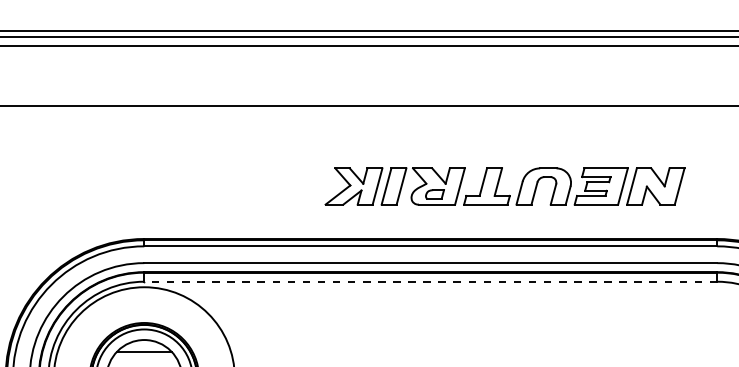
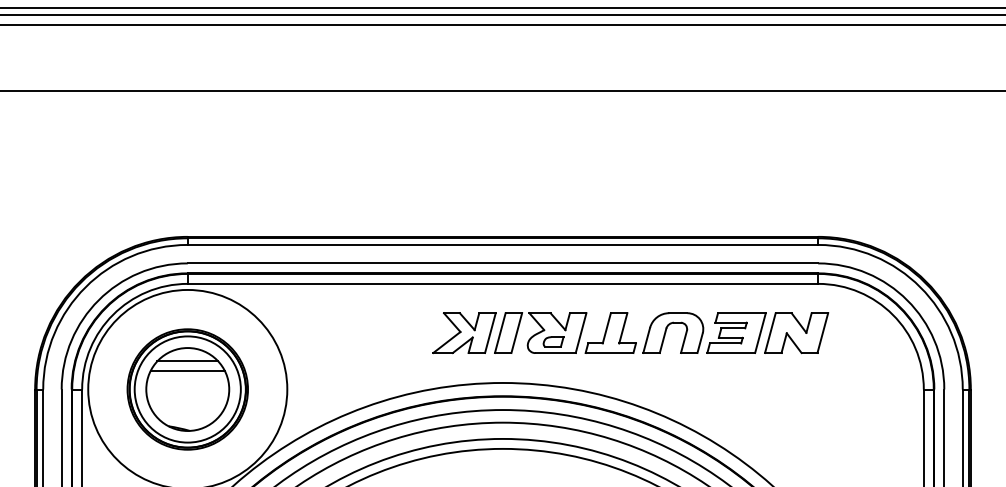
part: (498, 185) -> (623, 332), moved
line: (430, 281) -> (502, 283), dashed -> solid
line: (144, 361) -> (187, 371), added

